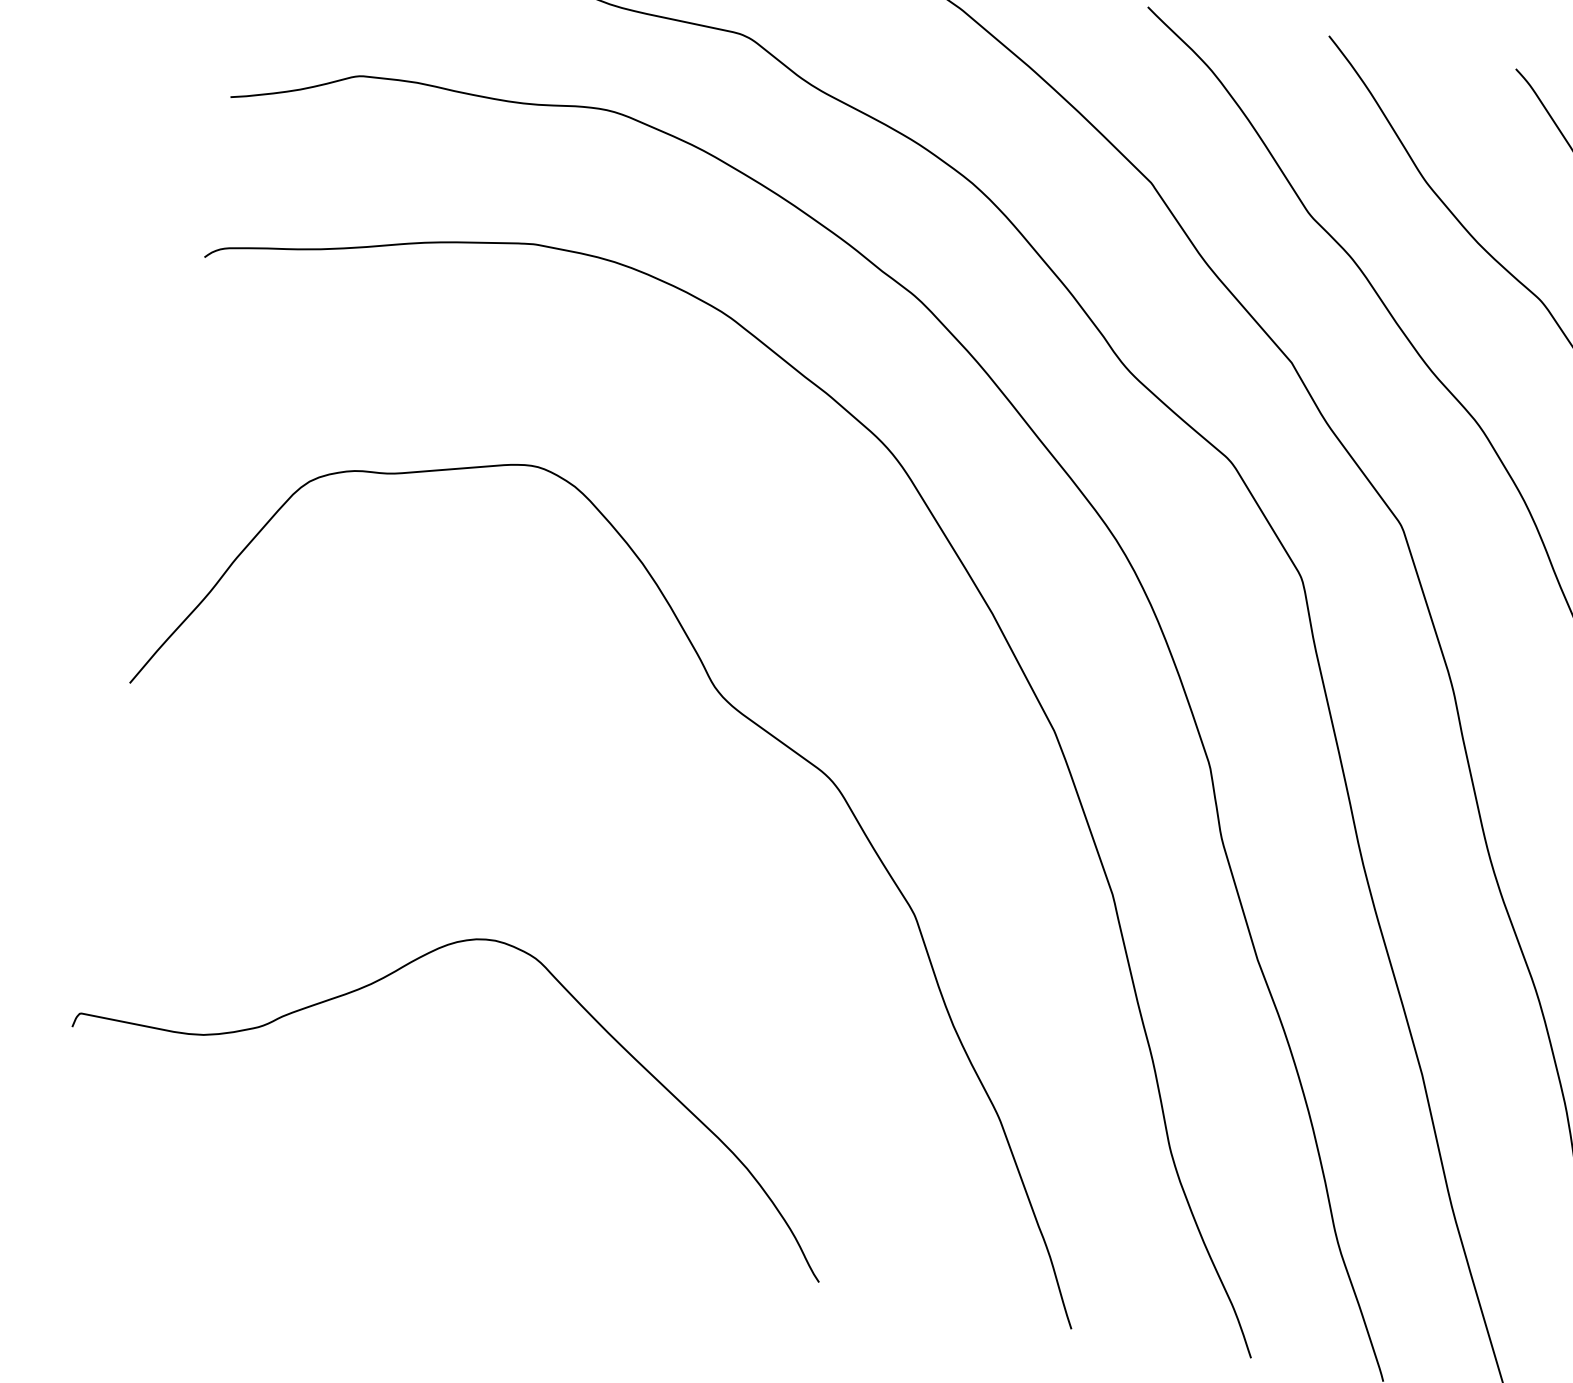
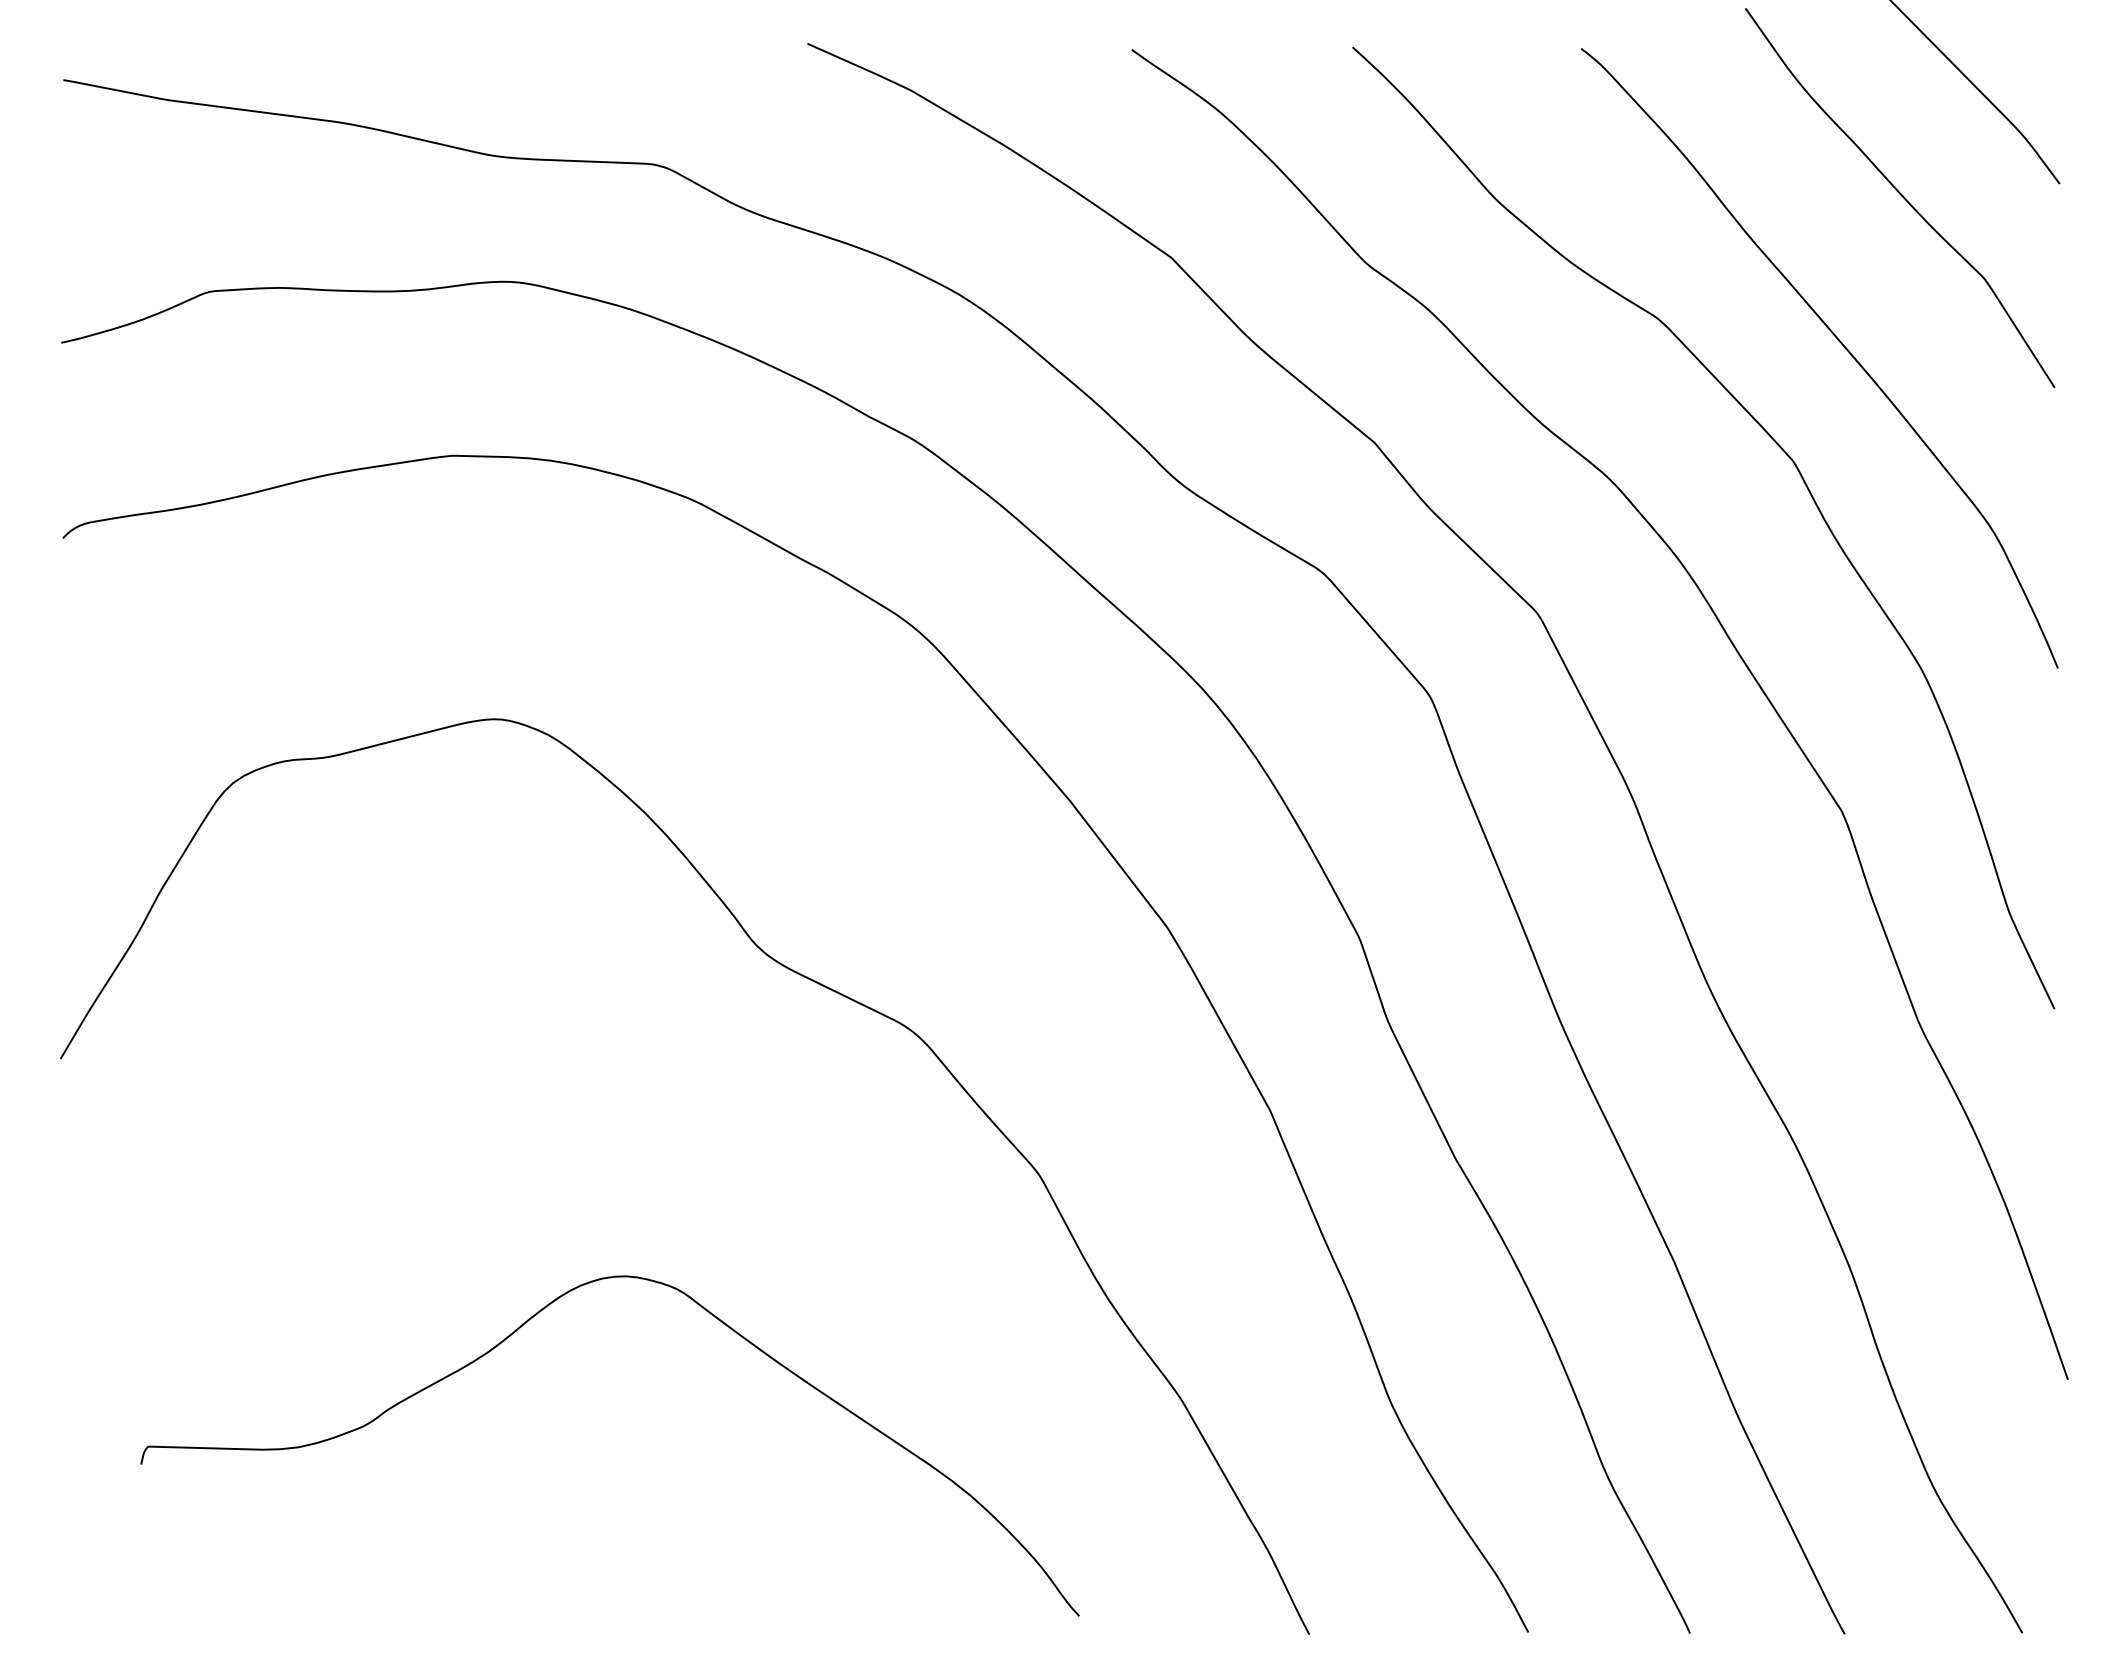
curve: (396, 971) -> (514, 1333), moved

